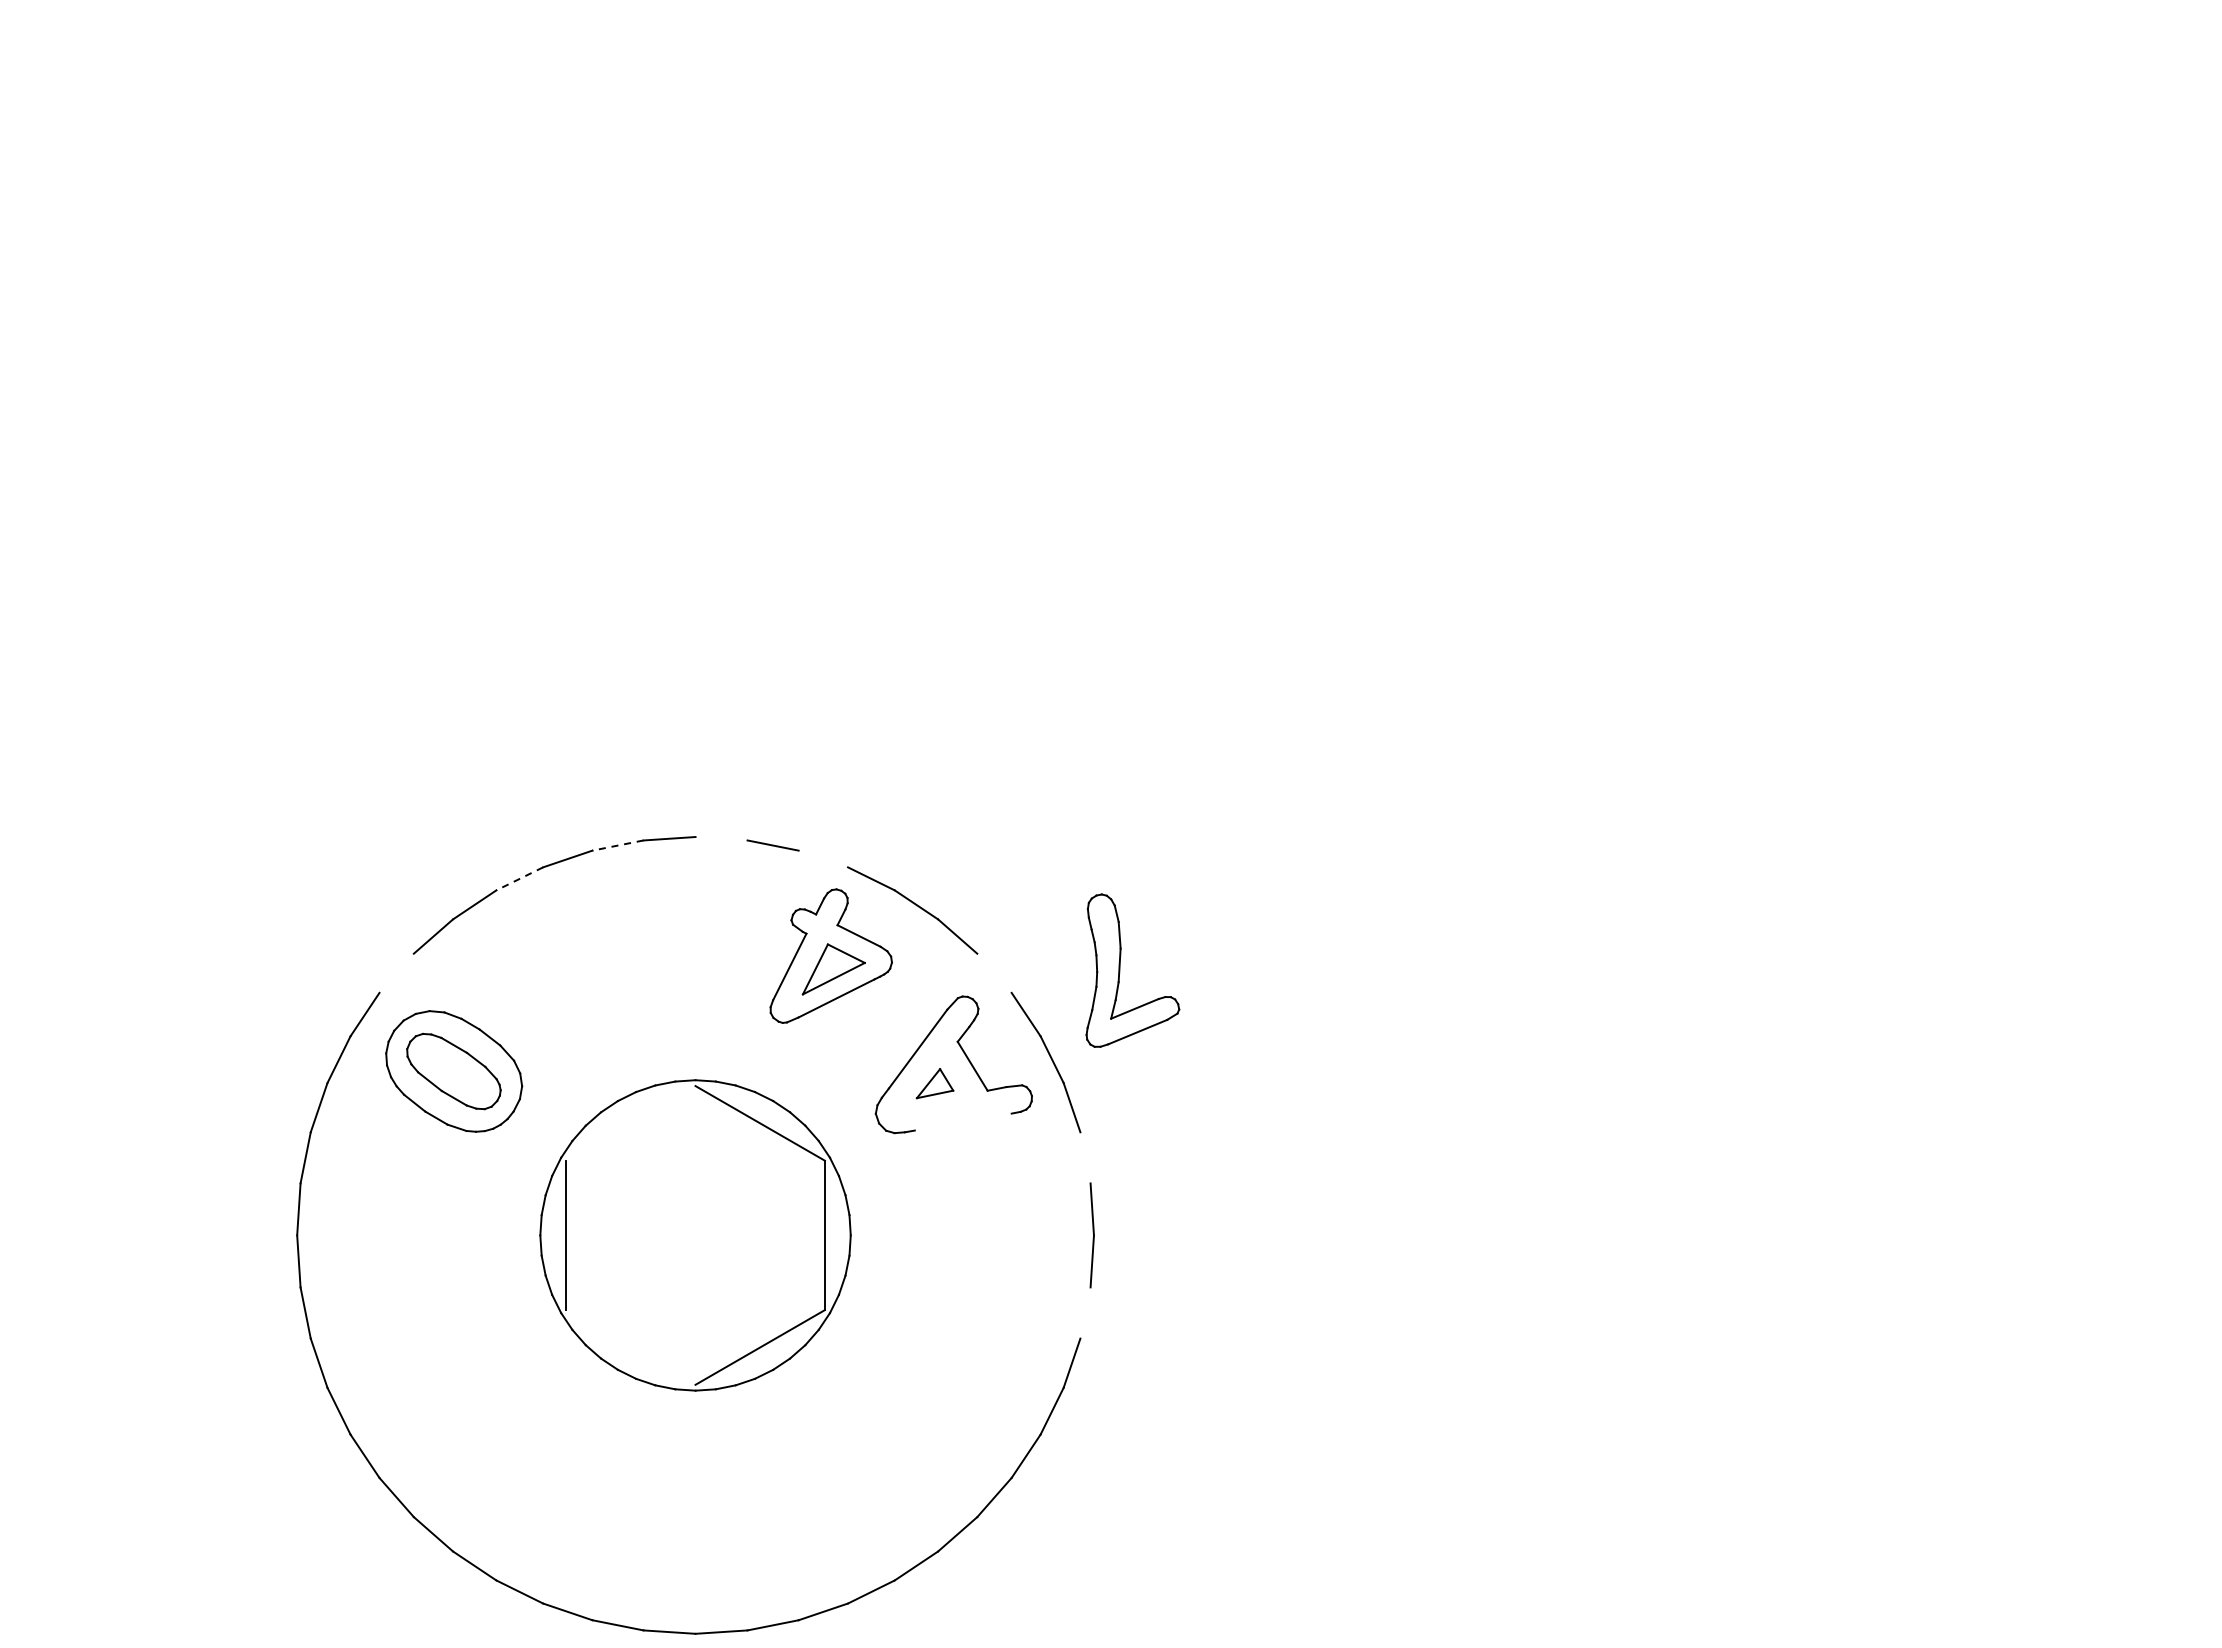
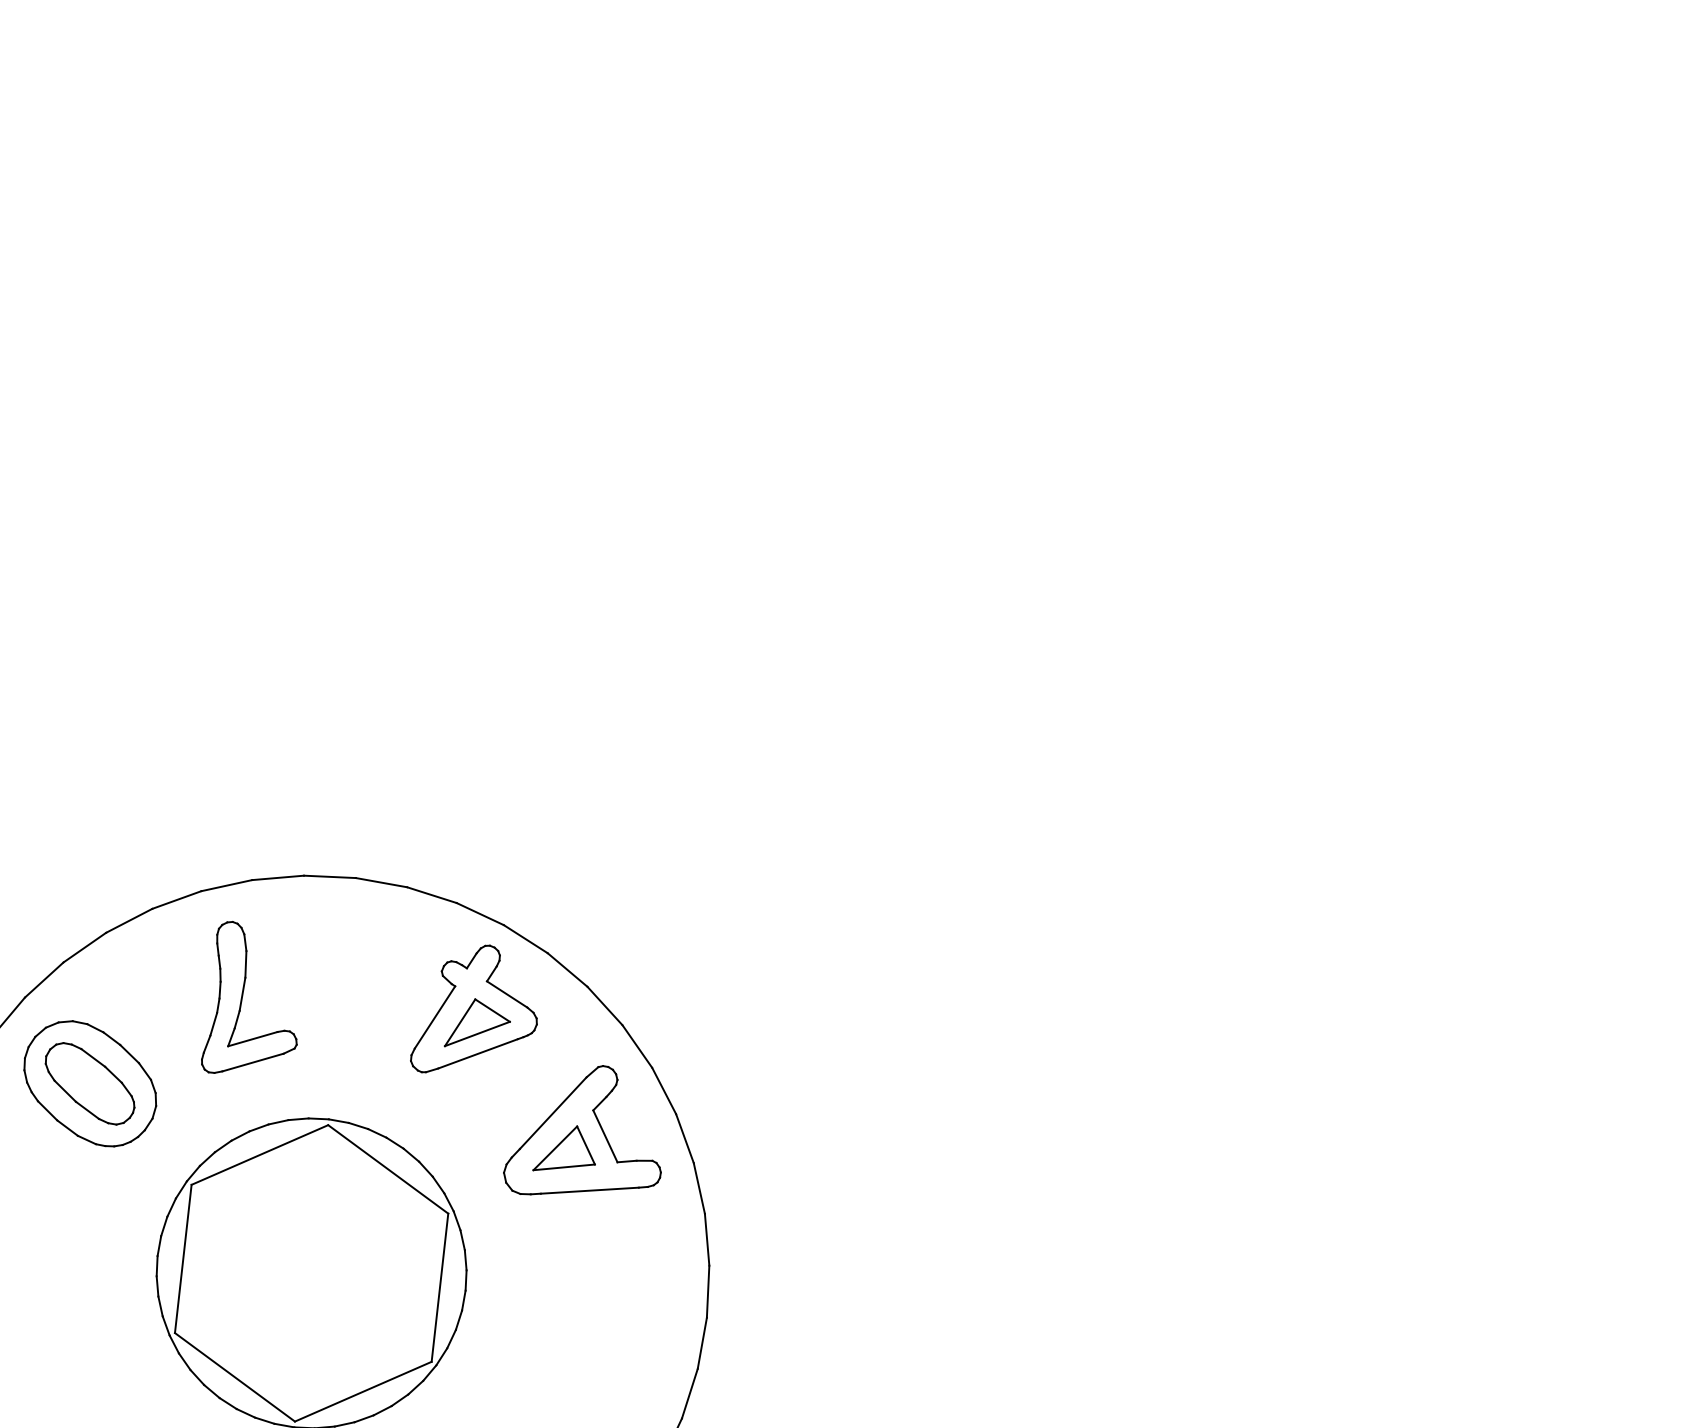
line: (721, 838) -> (381, 882), added
line: (617, 845) -> (277, 877), dashed -> solid
line: (823, 858) -> (480, 913), added
line: (519, 879) -> (176, 900), dashed -> solid
part: (1120, 970) -> (242, 999), moved
line: (396, 972) -> (44, 979), added
line: (994, 972) -> (637, 1045), added
part: (934, 1083) -> (565, 1149), size x1.67
line: (962, 1121) -> (589, 1190), added
line: (630, 1123) -> (259, 1155), added
line: (1085, 1157) -> (707, 1239), added
line: (1085, 1312) -> (689, 1393), added
line: (630, 1347) -> (234, 1377), added

